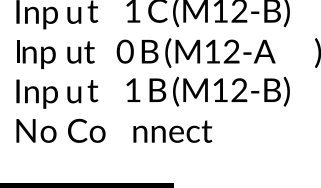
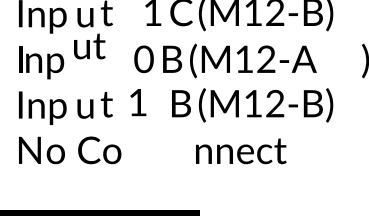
text: (80, 52) -> (89, 46), moved
text: (133, 89) -> (138, 101), moved
text: (172, 131) -> (240, 151), moved

